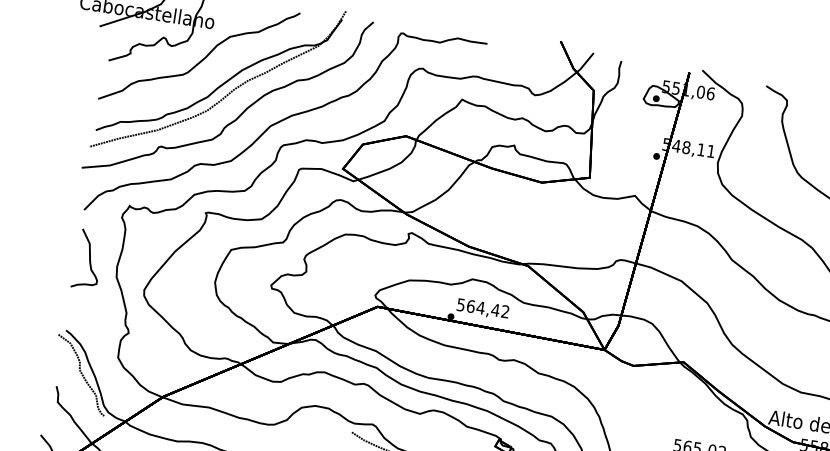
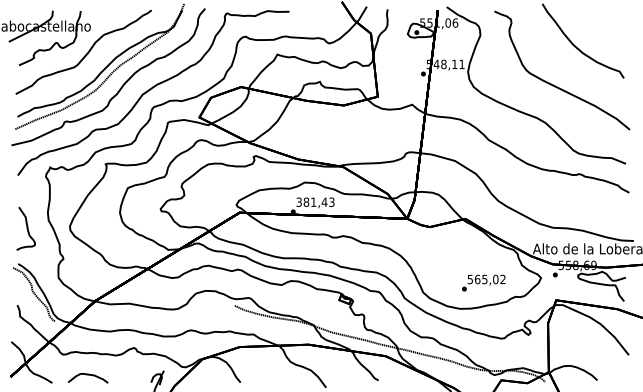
curve: (88, 259) -> (26, 228), moved
text: (483, 307) -> (315, 201), 564,42 -> 381,43

